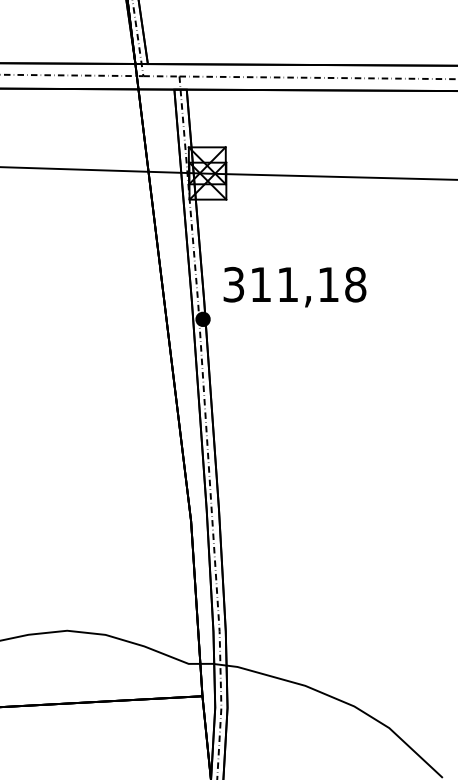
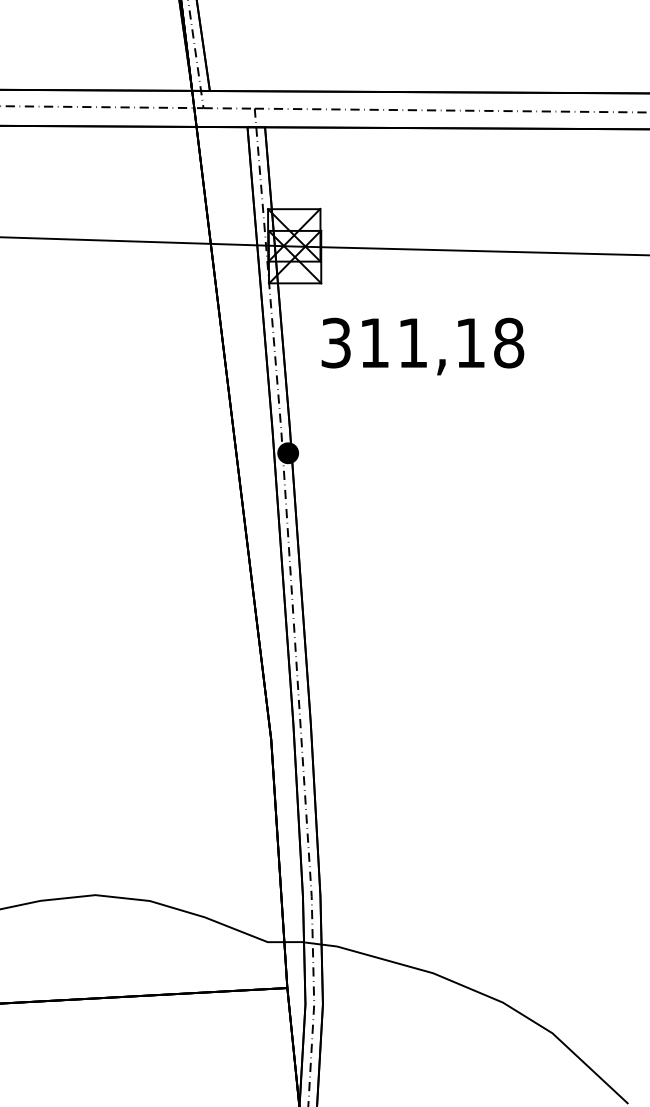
text: (294, 287) -> (422, 347), moved

